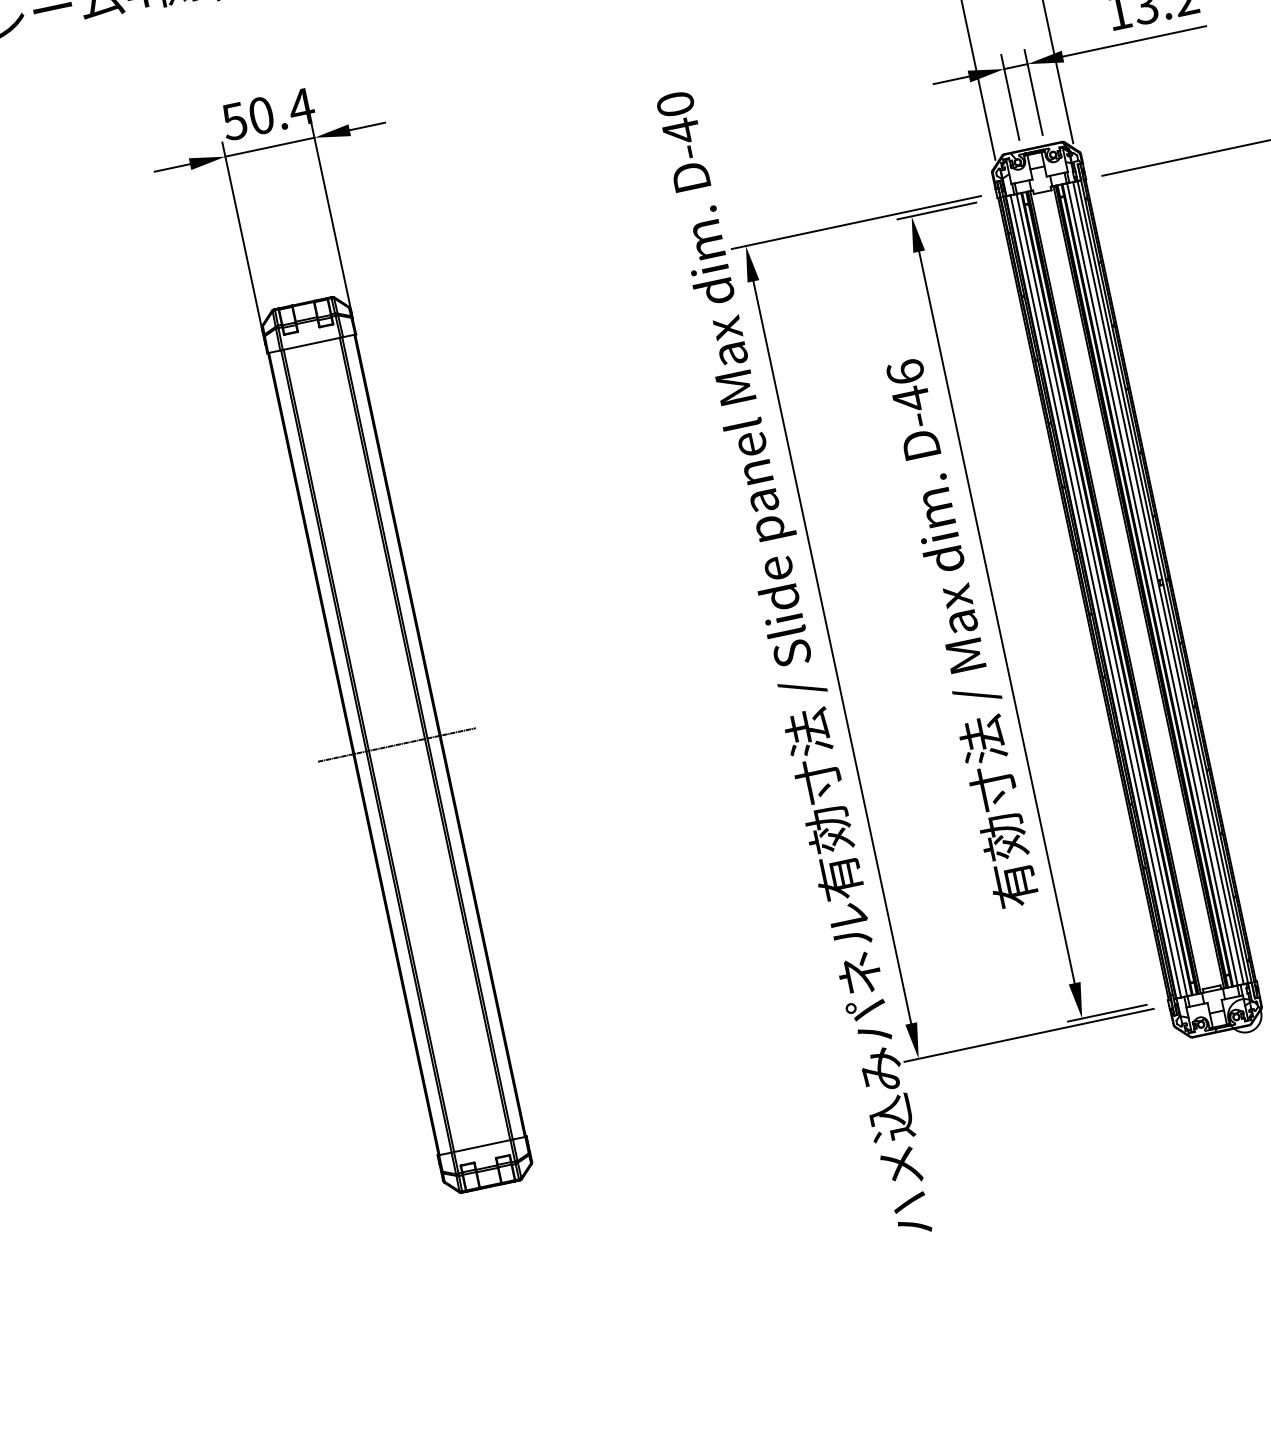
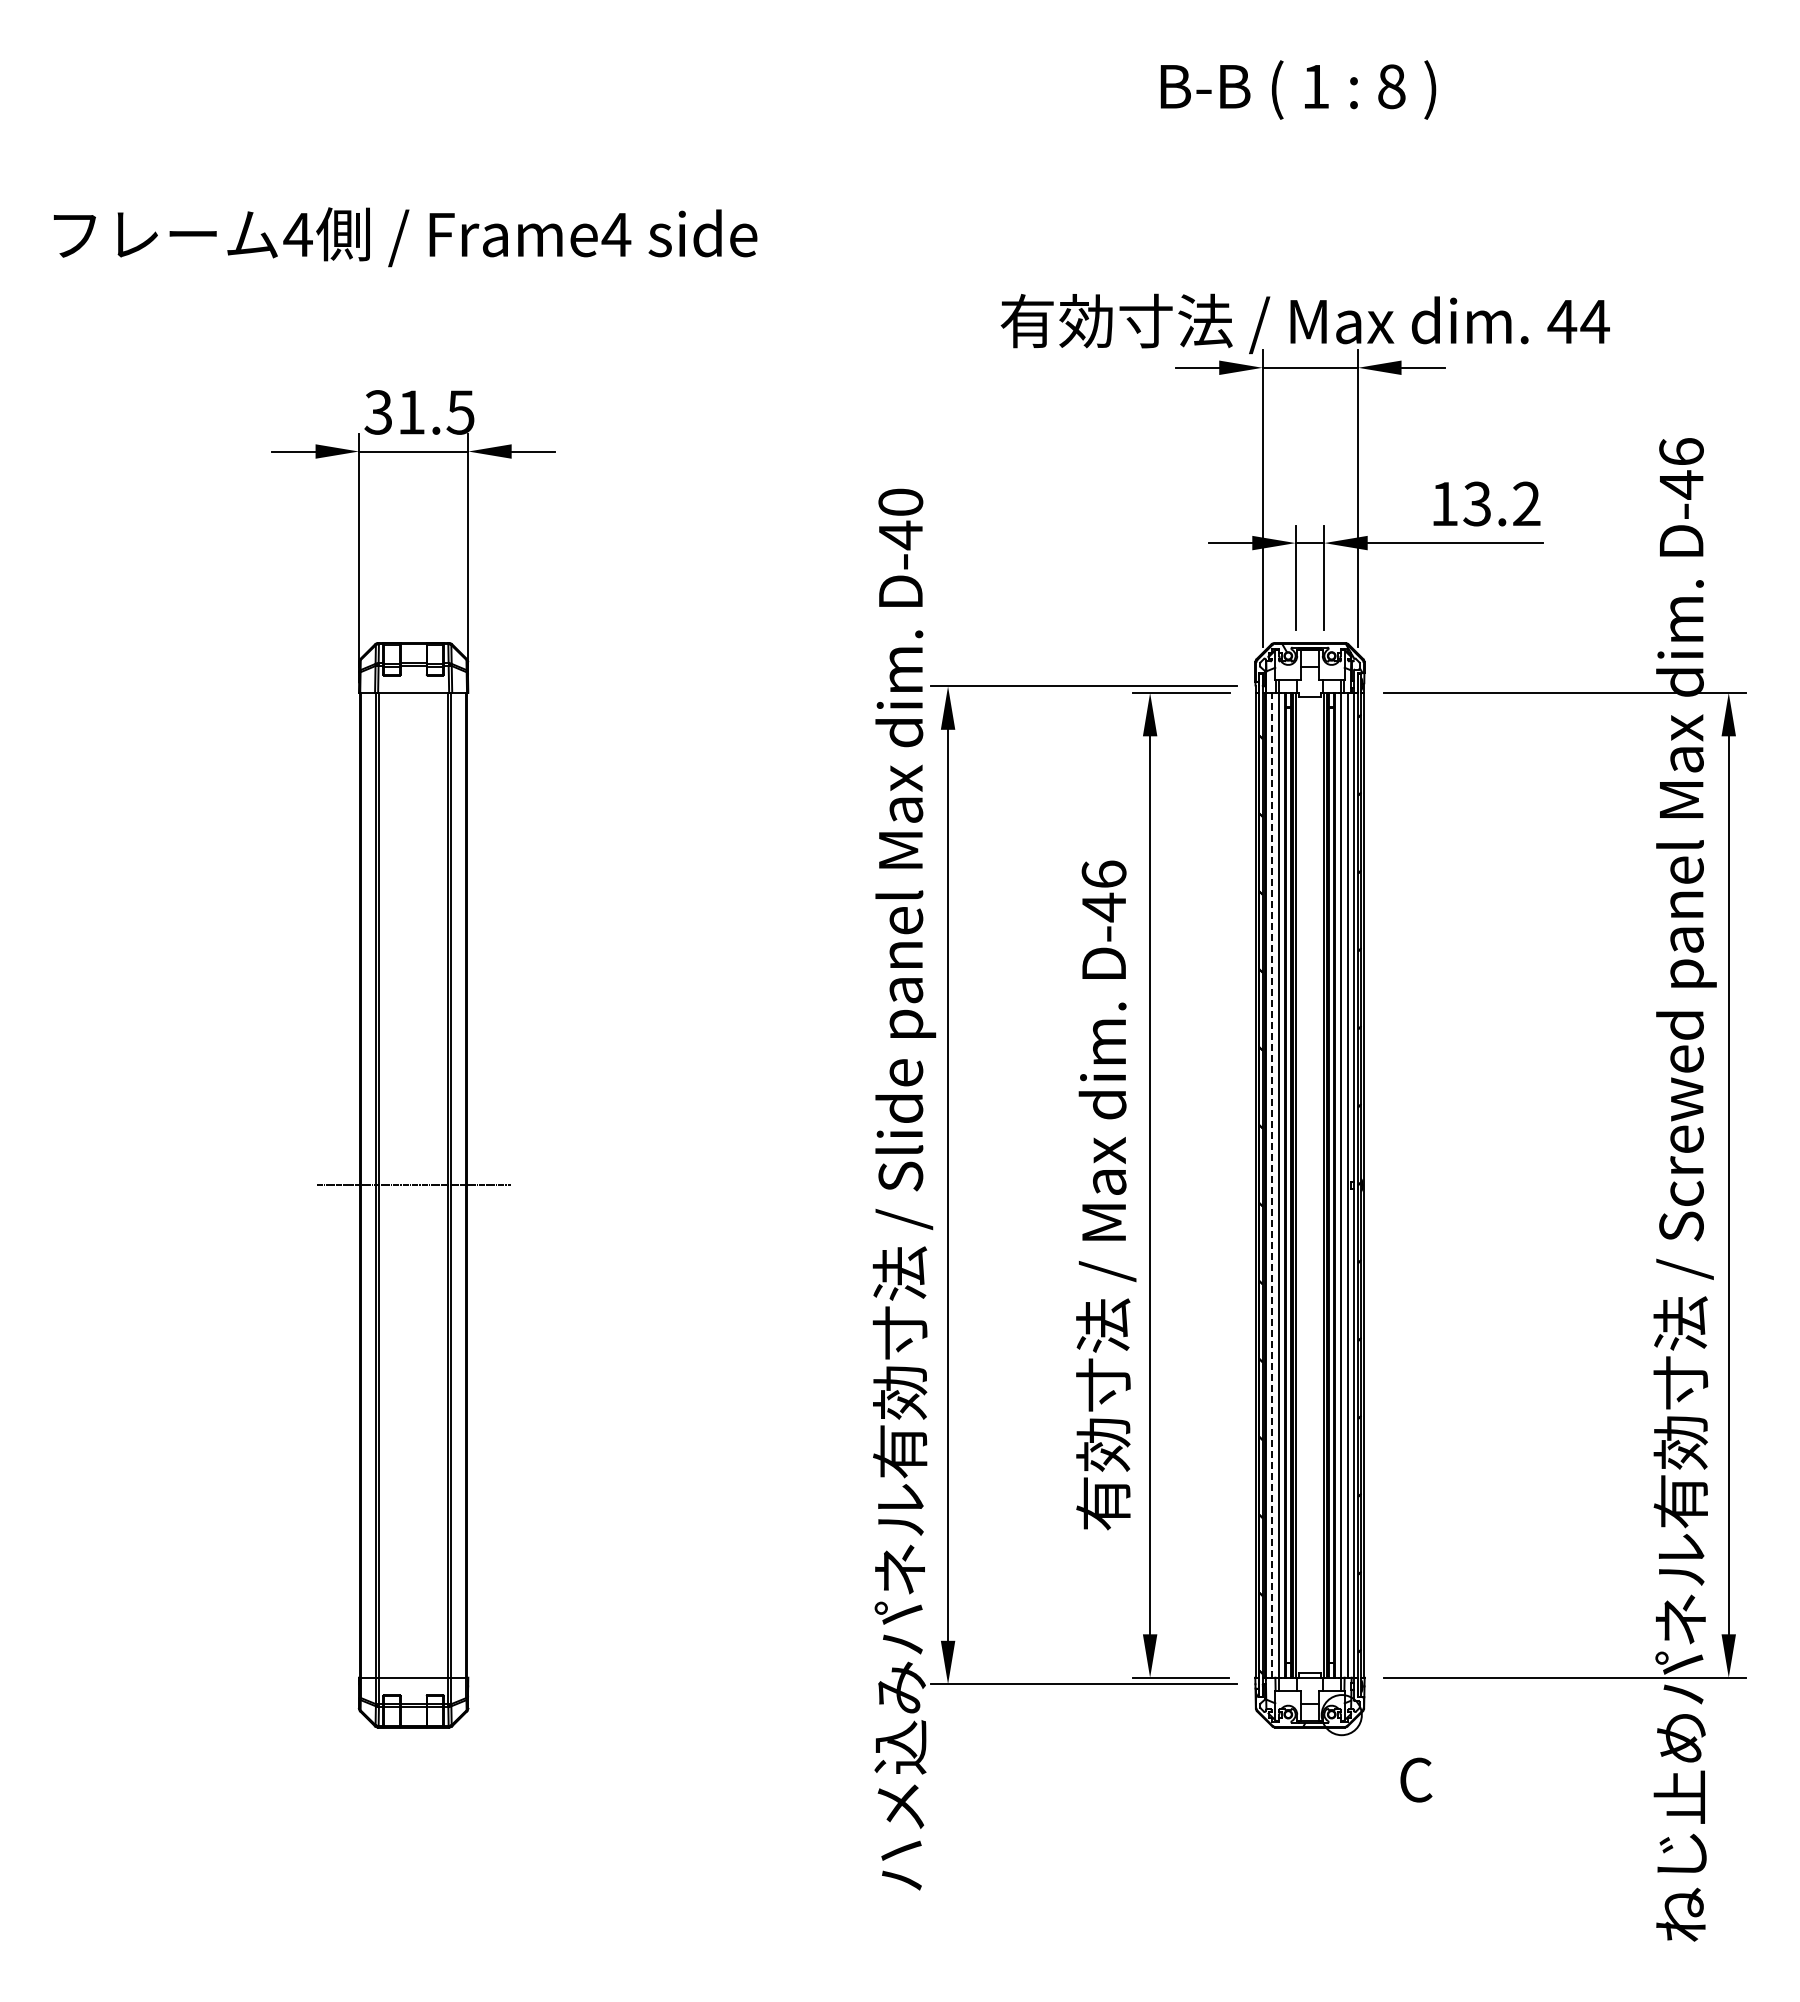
text: (267, 114) -> (419, 412), 50.4 -> 31.5
line: (1095, 595) -> (1271, 1184), solid -> dashed

